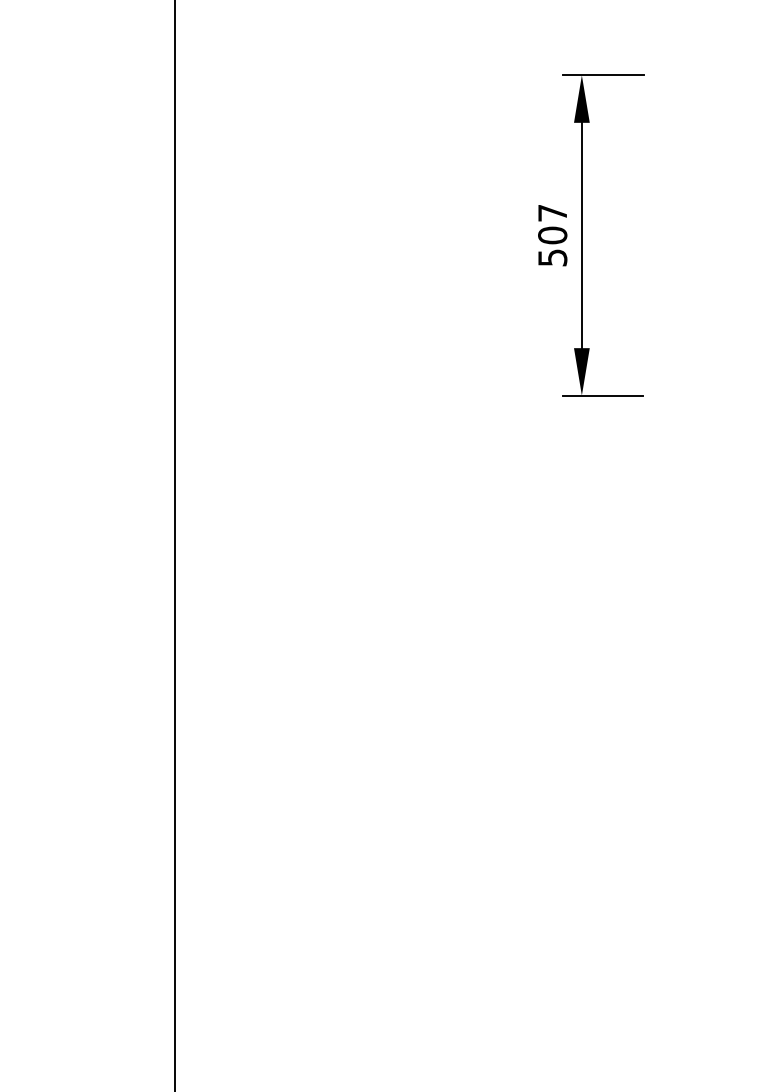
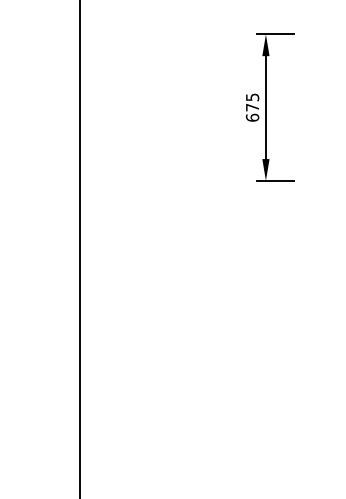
text: (552, 235) -> (252, 107), 507 -> 675

